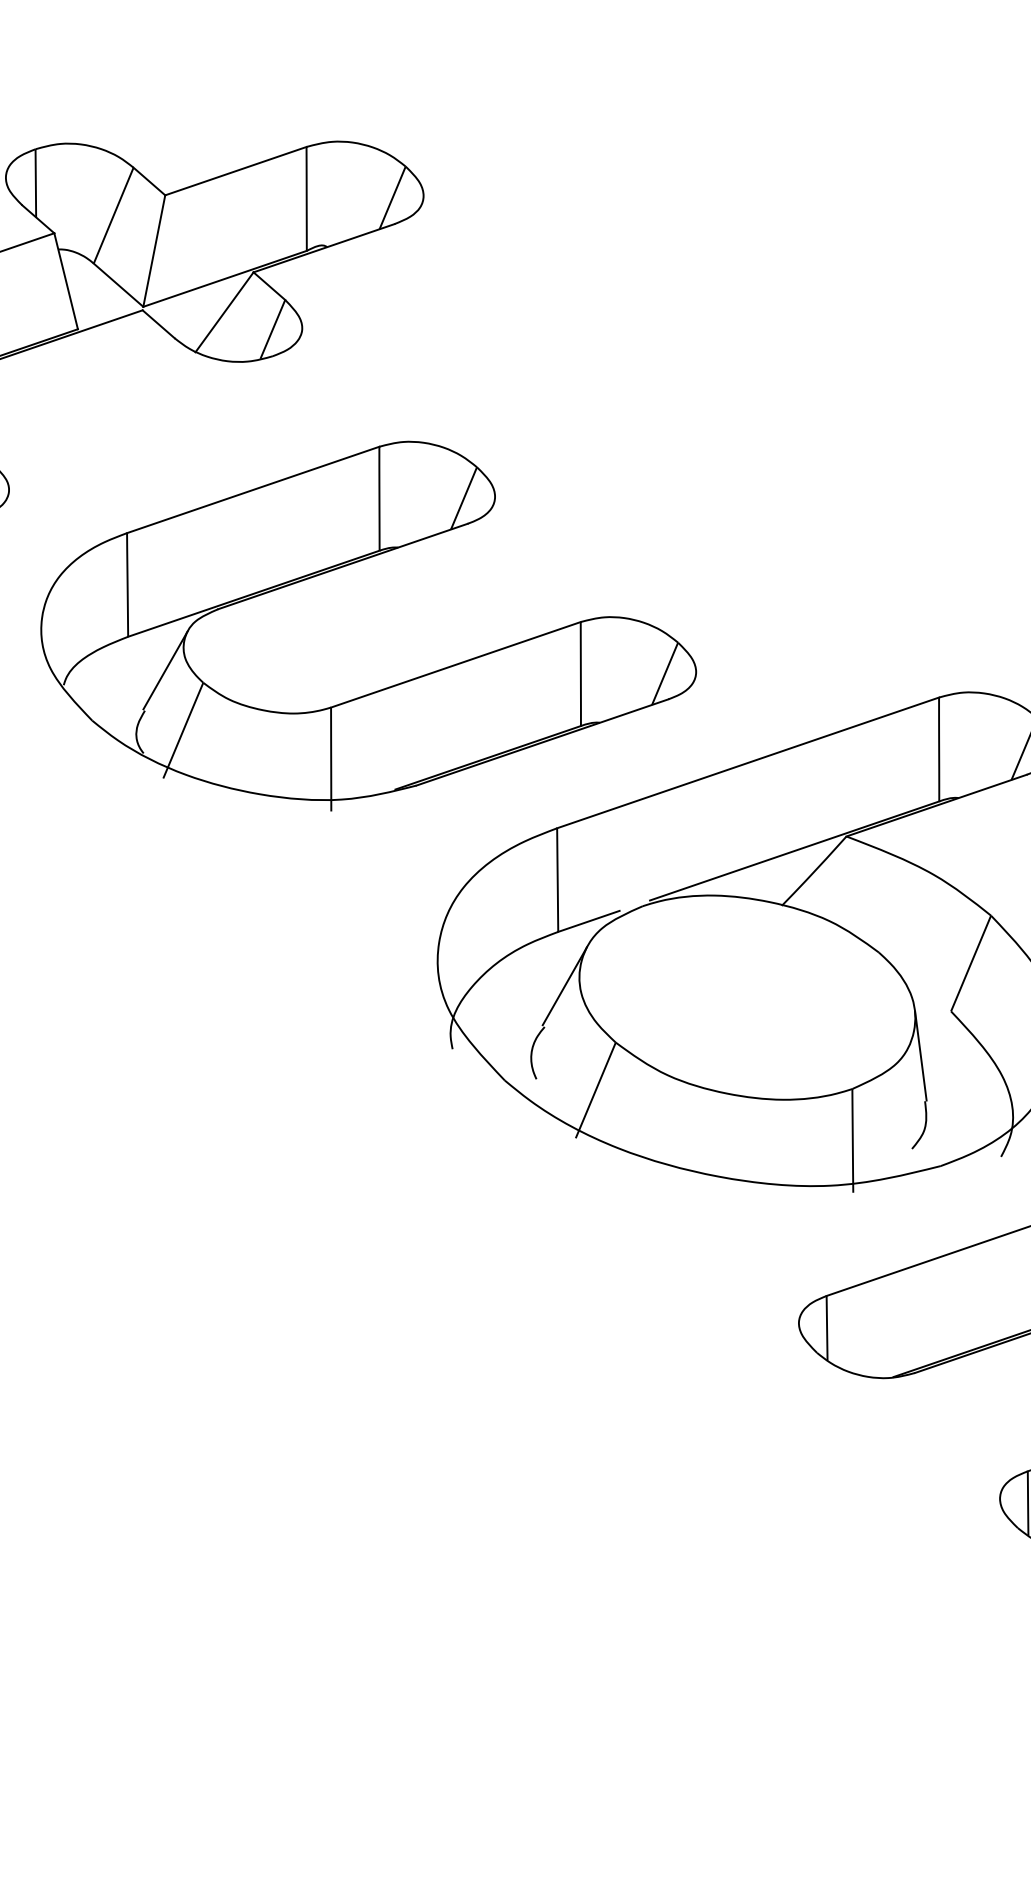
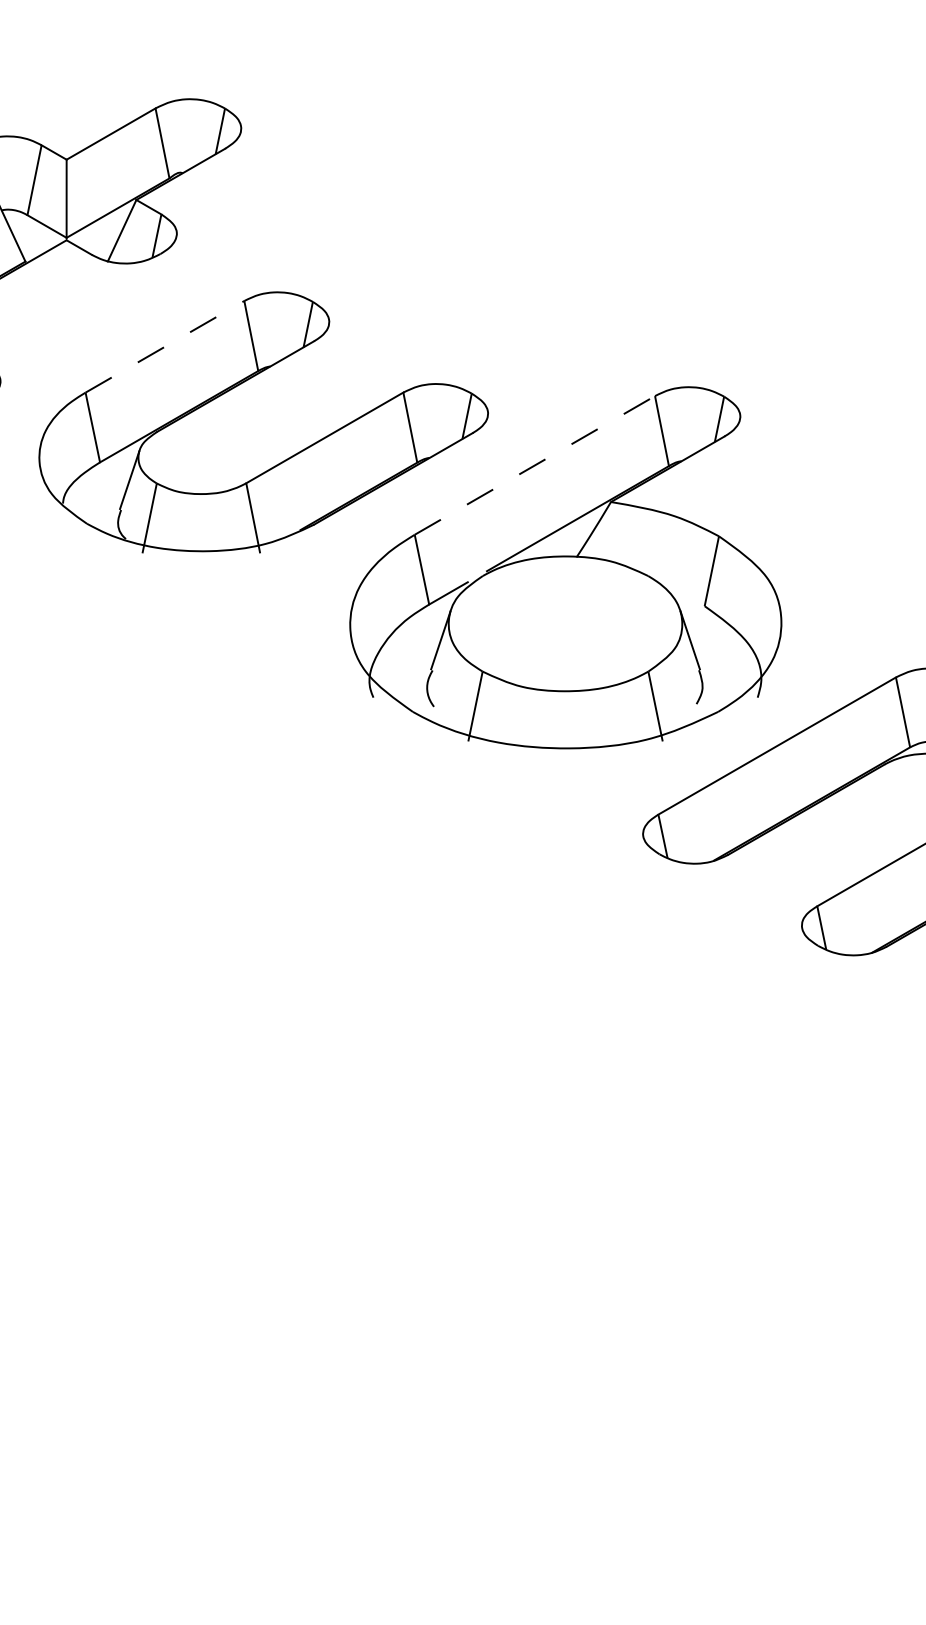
line: (252, 489) -> (164, 346), solid -> dashed
line: (747, 762) -> (534, 465), solid -> dashed

